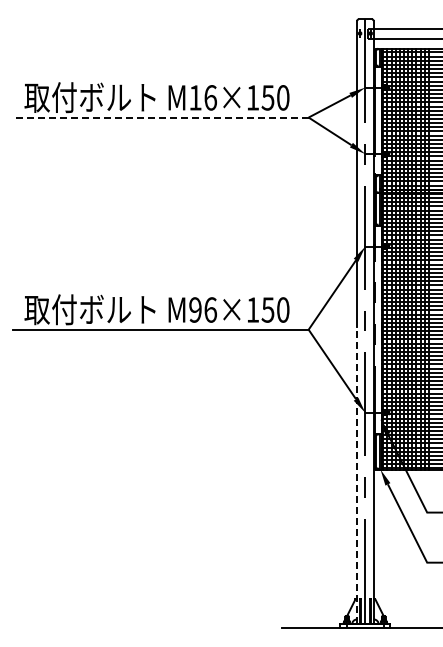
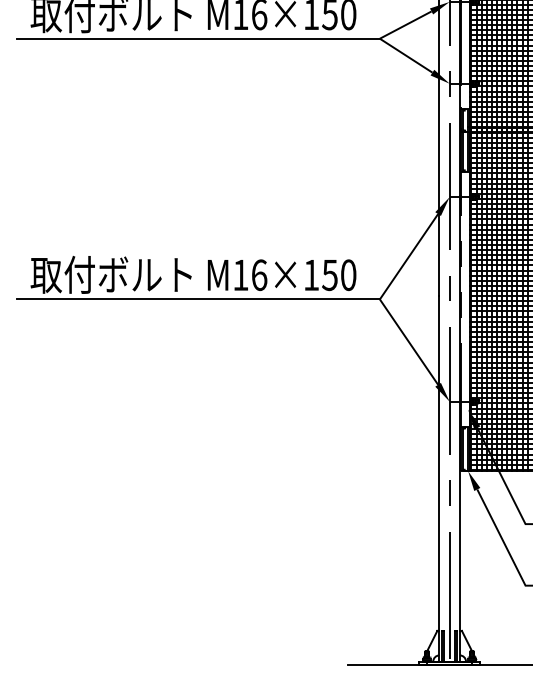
line: (161, 117) -> (199, 38), dashed -> solid
text: (195, 309) -> (240, 274), M96×150 -> M16×150
line: (357, 475) -> (439, 478), dashed -> solid

